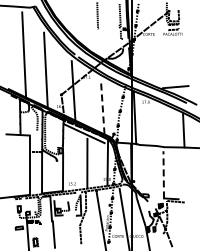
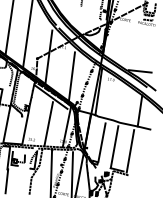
line: (102, 106) -> (71, 76), dashed -> solid
line: (149, 172) -> (102, 142), added
line: (163, 174) -> (114, 146), dashed -> solid
line: (181, 175) -> (130, 150), added

